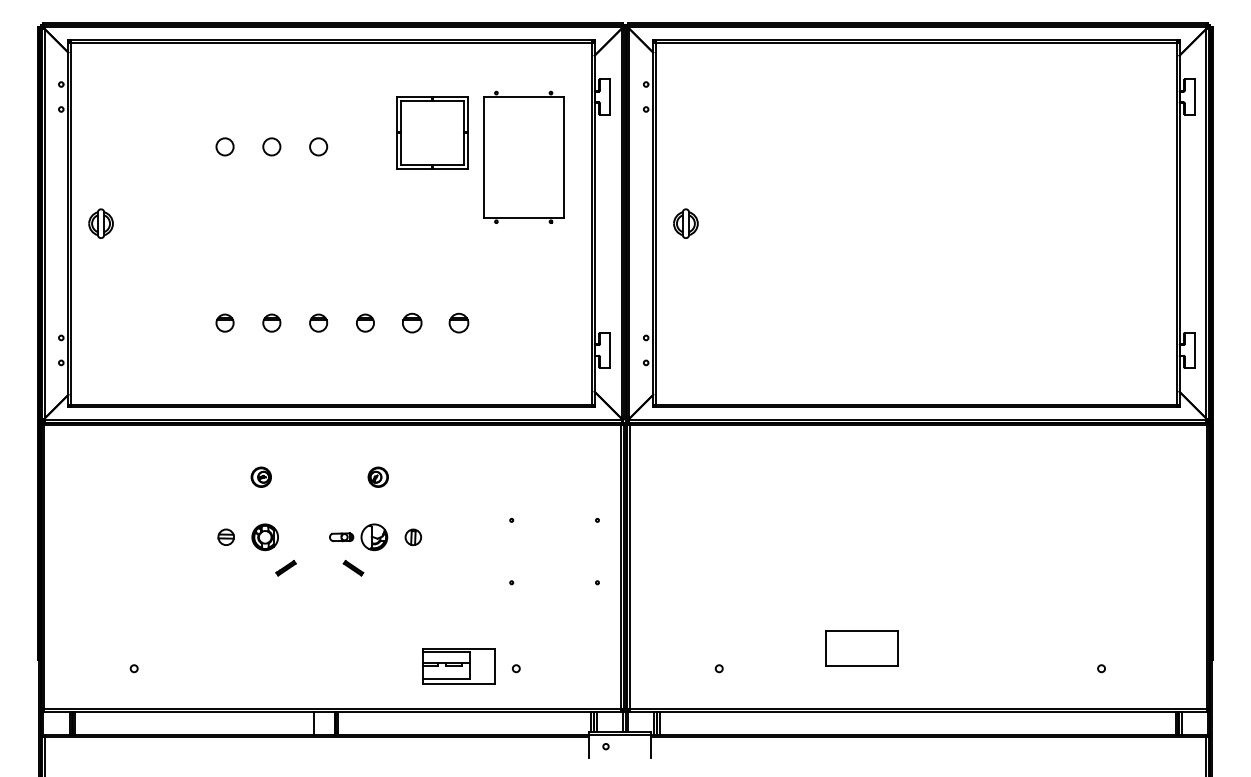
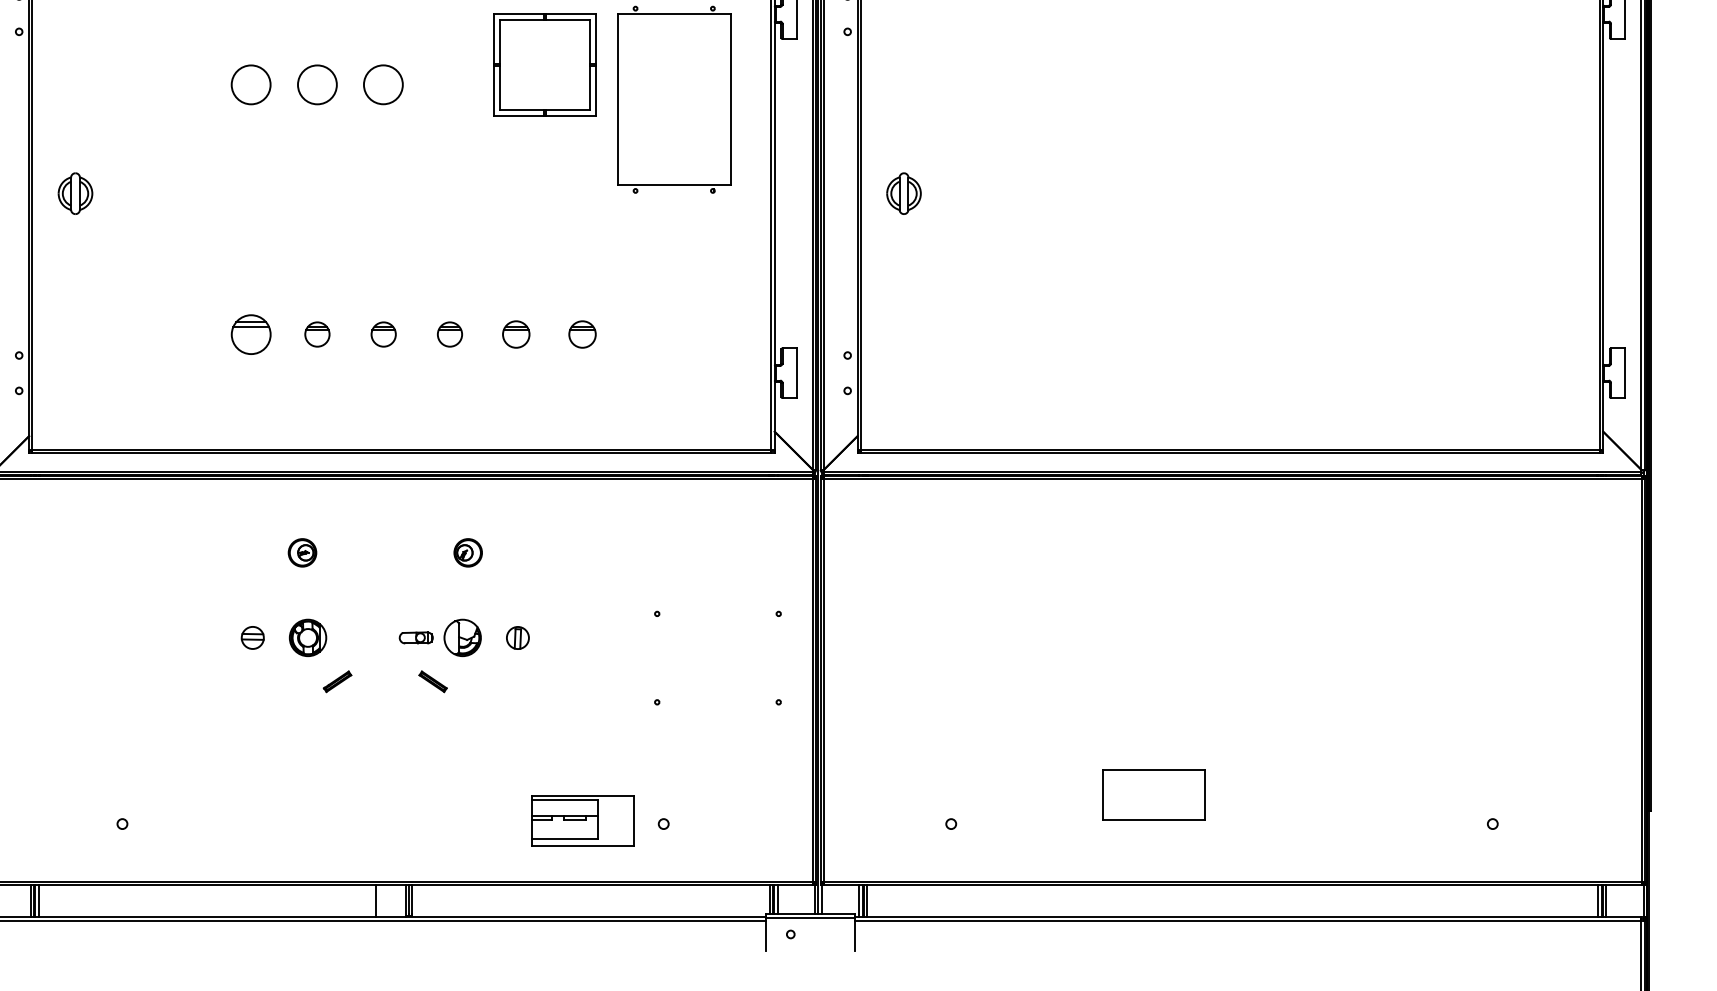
circle: (224, 146) -> (250, 84), size x1.6
circle: (271, 146) -> (316, 84), size x1.6
circle: (318, 146) -> (383, 84), size x1.6
part: (224, 322) -> (250, 333), size x1.6

